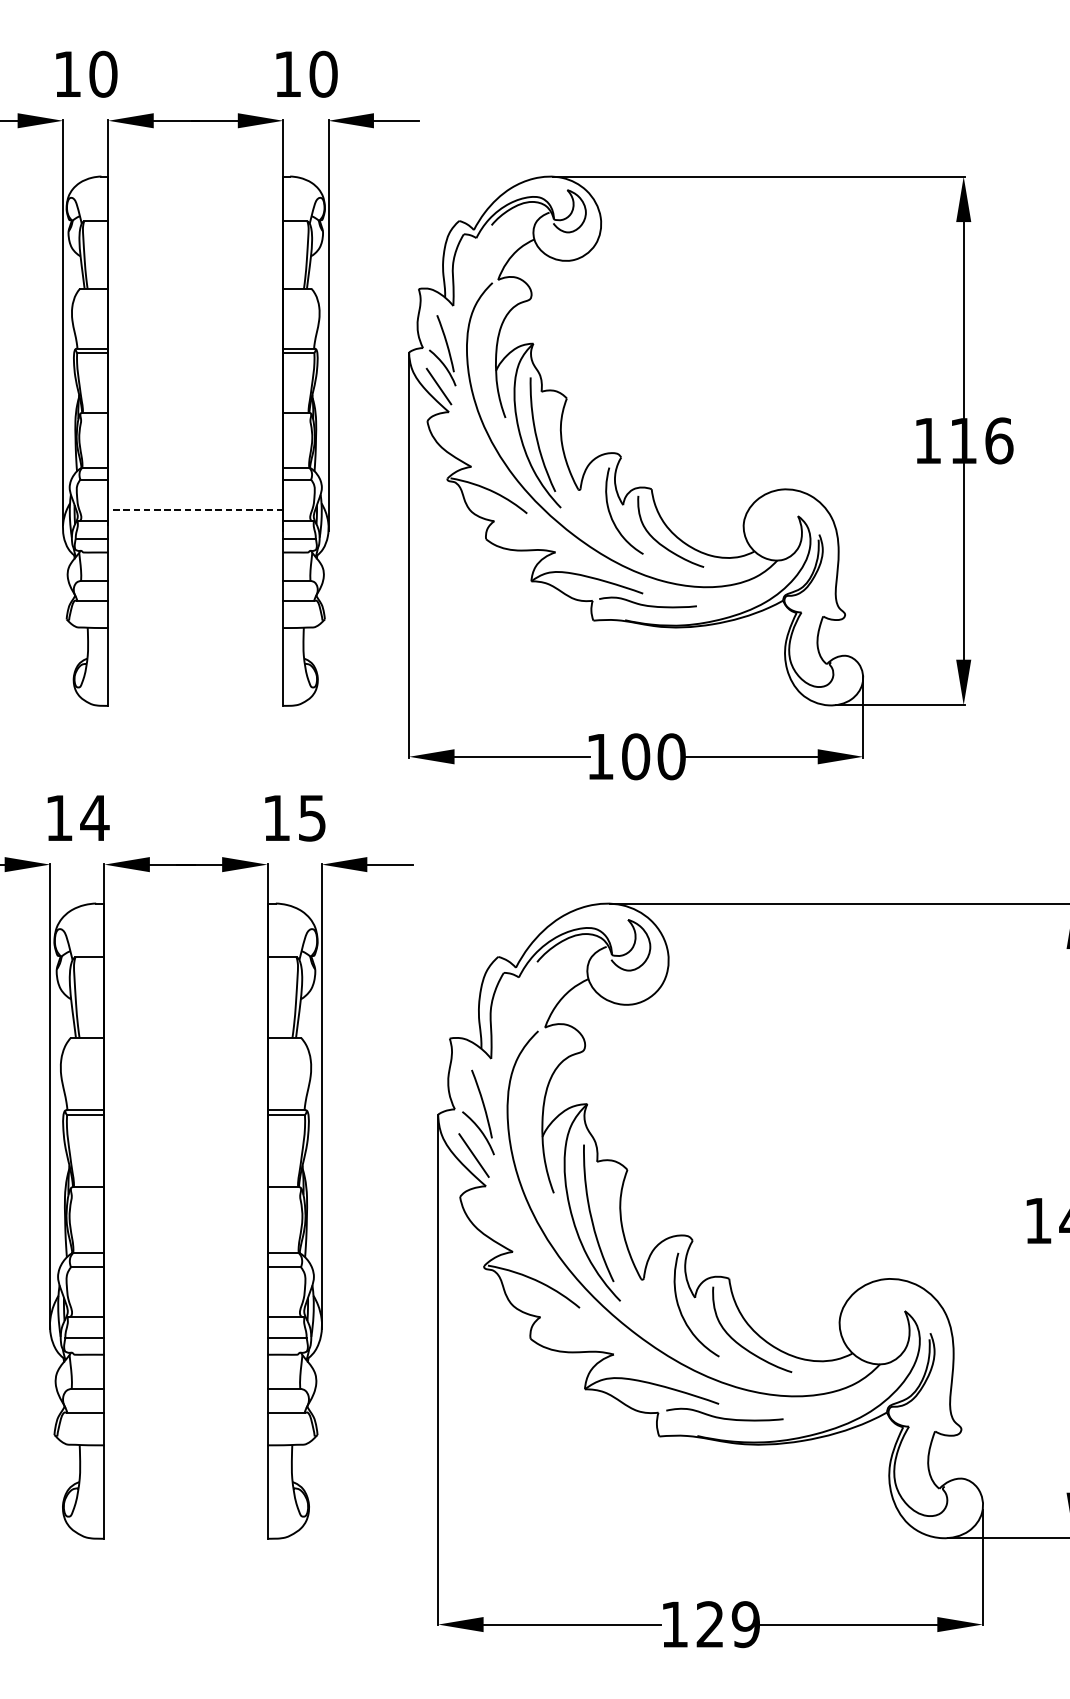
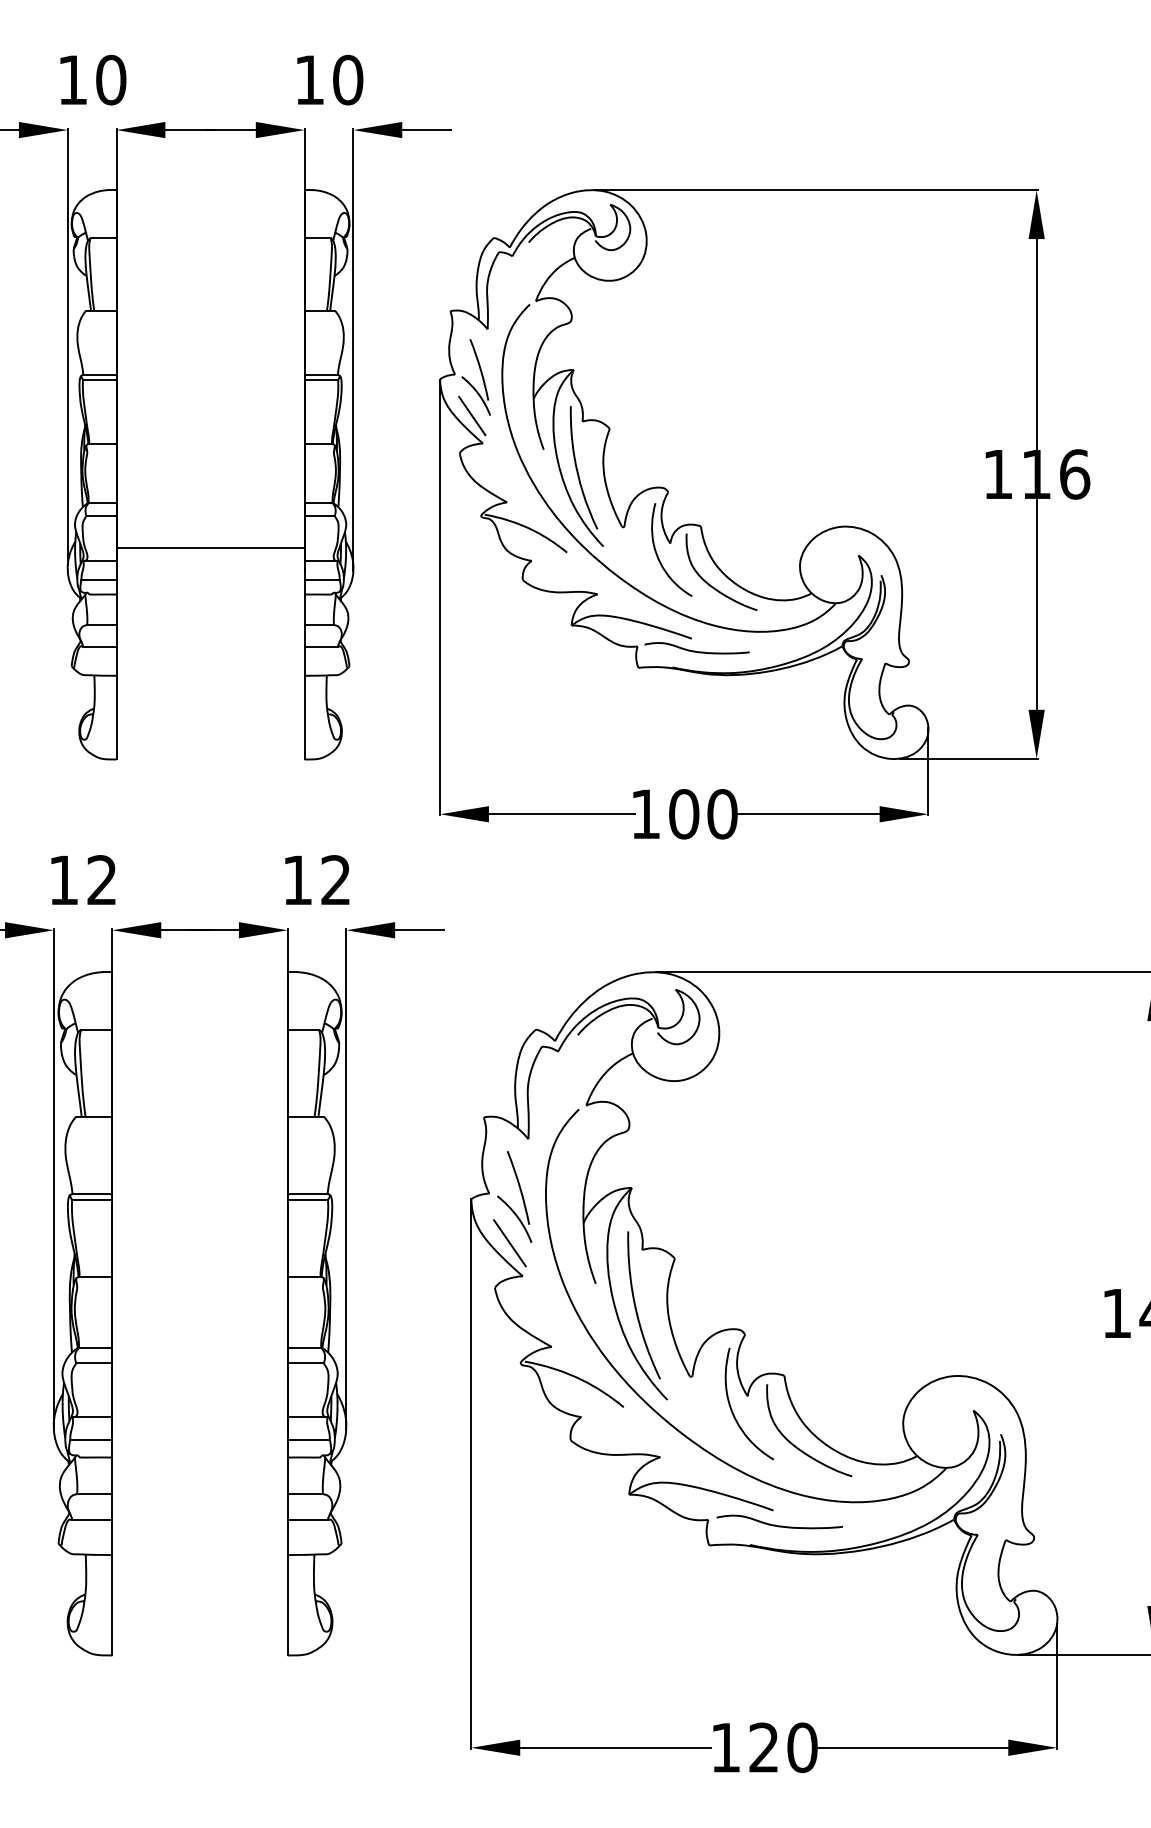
line: (195, 509) -> (210, 548), dashed -> solid
text: (95, 817) -> (102, 879), 14 -> 12
text: (311, 818) -> (335, 880), 15 -> 12
text: (746, 1624) -> (802, 1747), 129 -> 120

